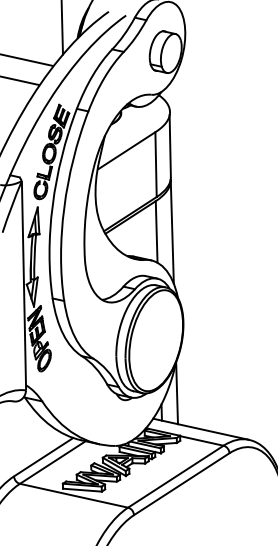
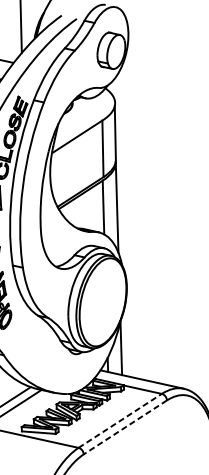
line: (175, 476) -> (119, 420), solid -> dashed
line: (181, 484) -> (125, 427), solid -> dashed

